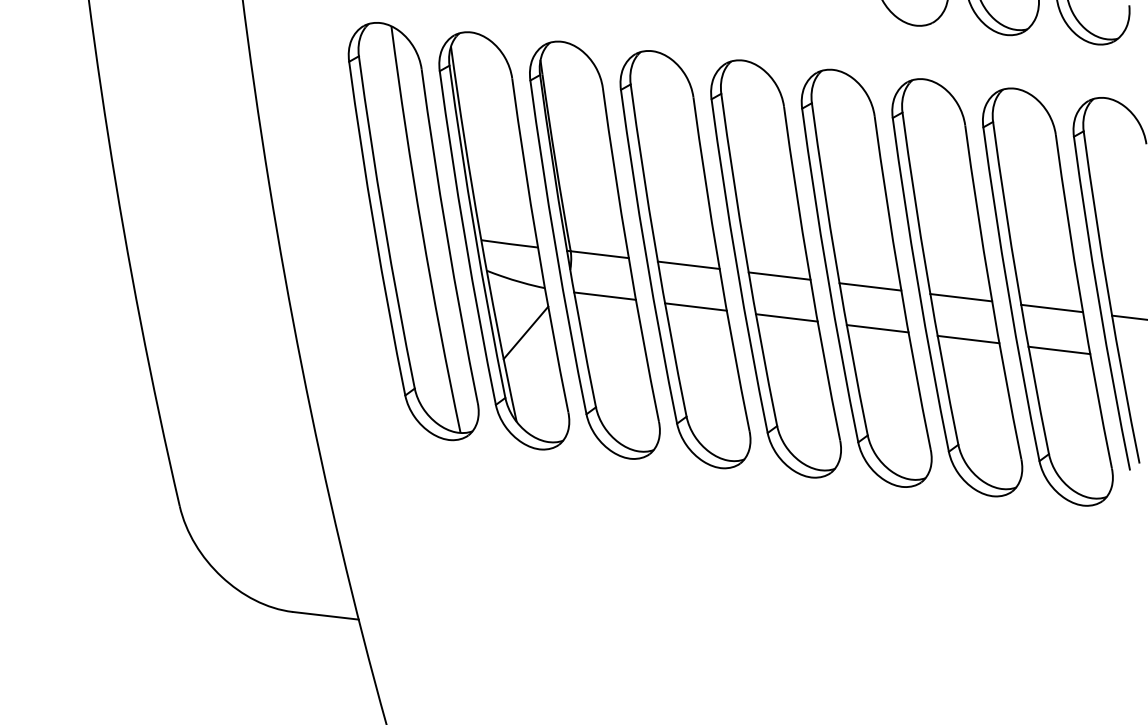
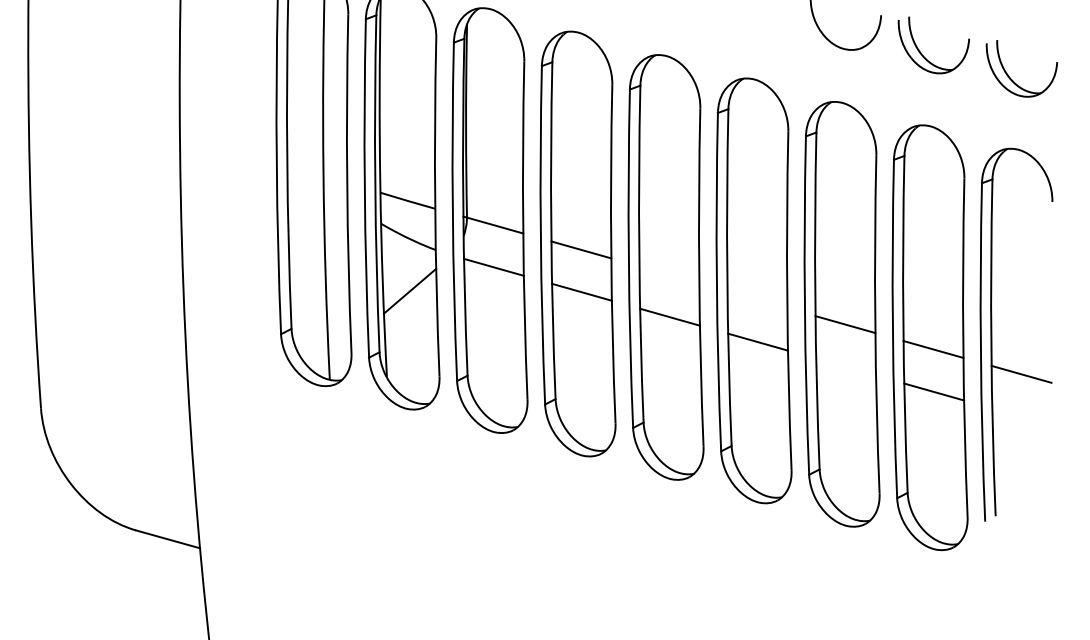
line: (779, 275) -> (669, 274), removed
line: (870, 286) -> (757, 299), removed
line: (968, 339) -> (846, 367), removed

